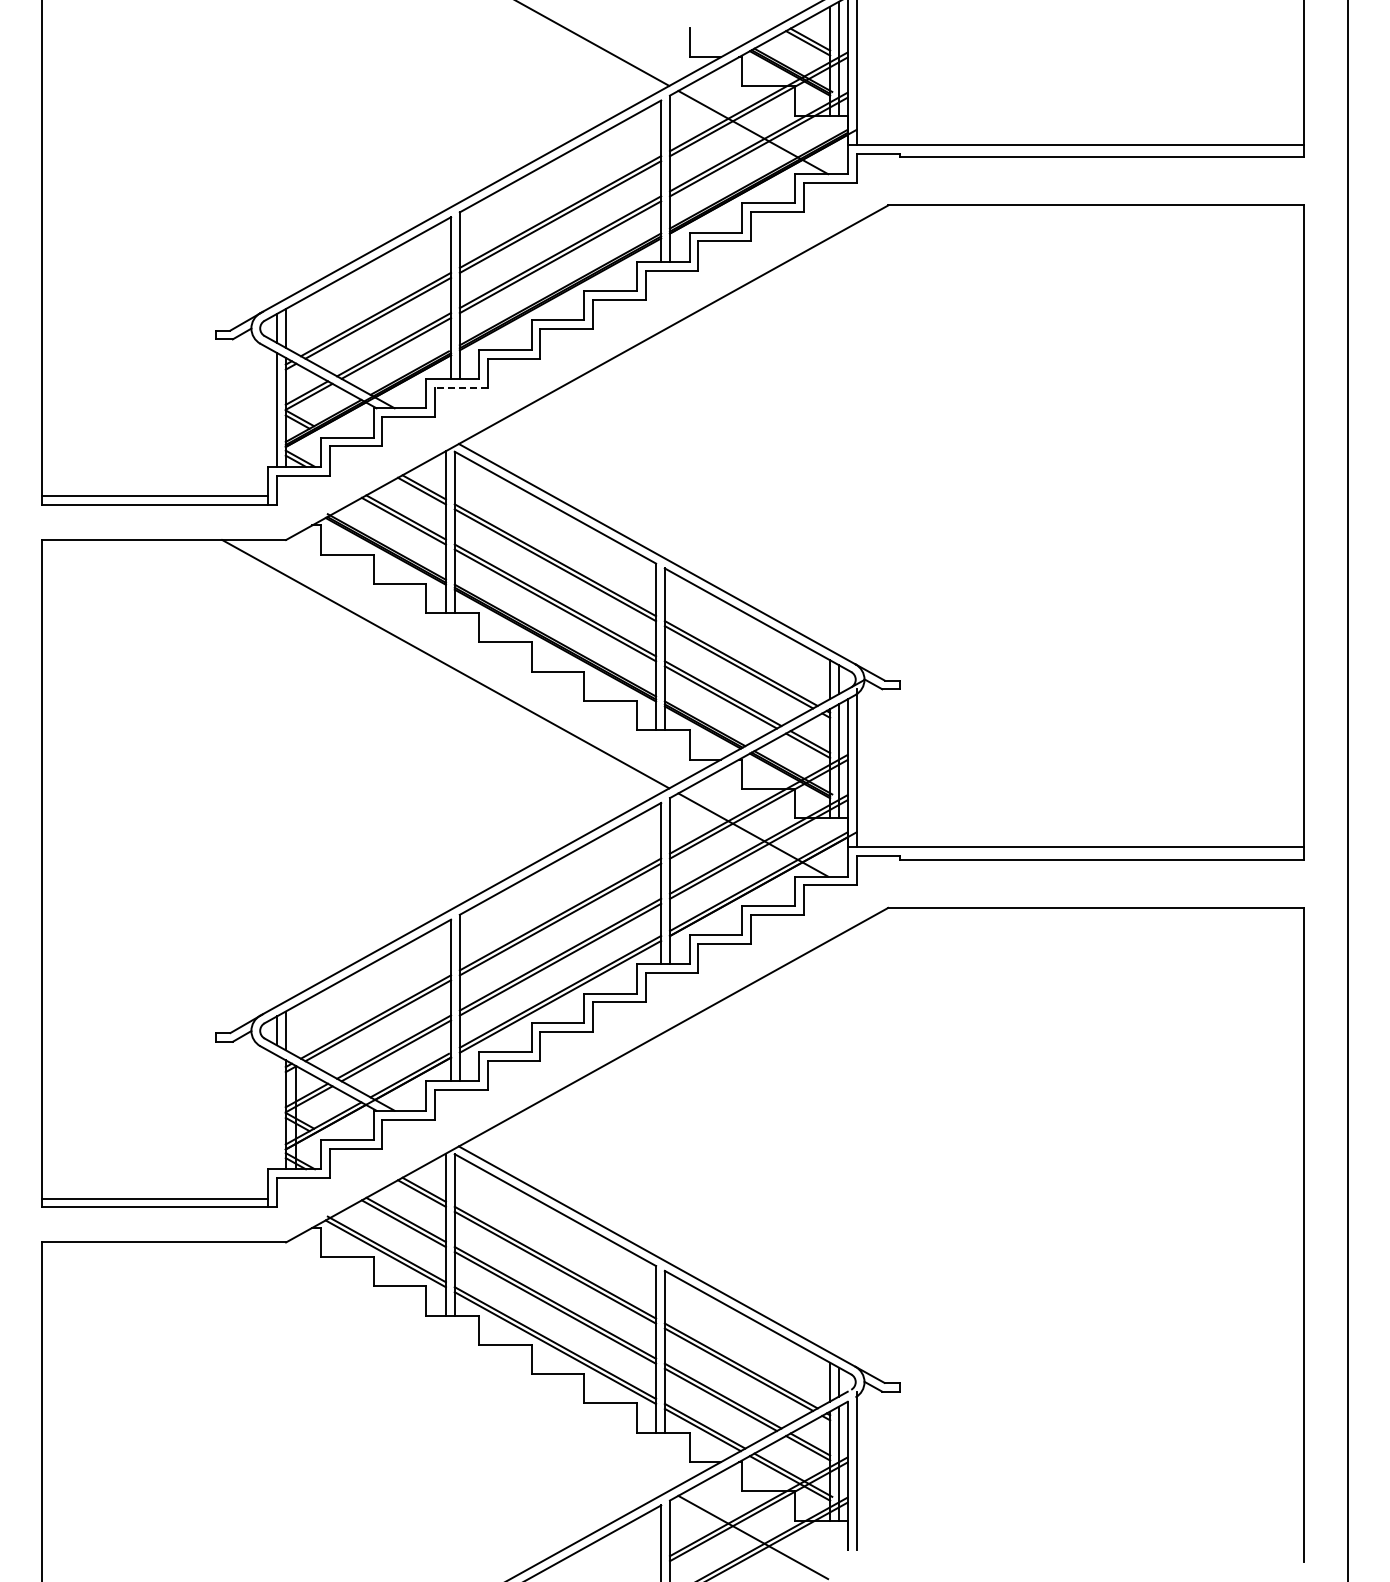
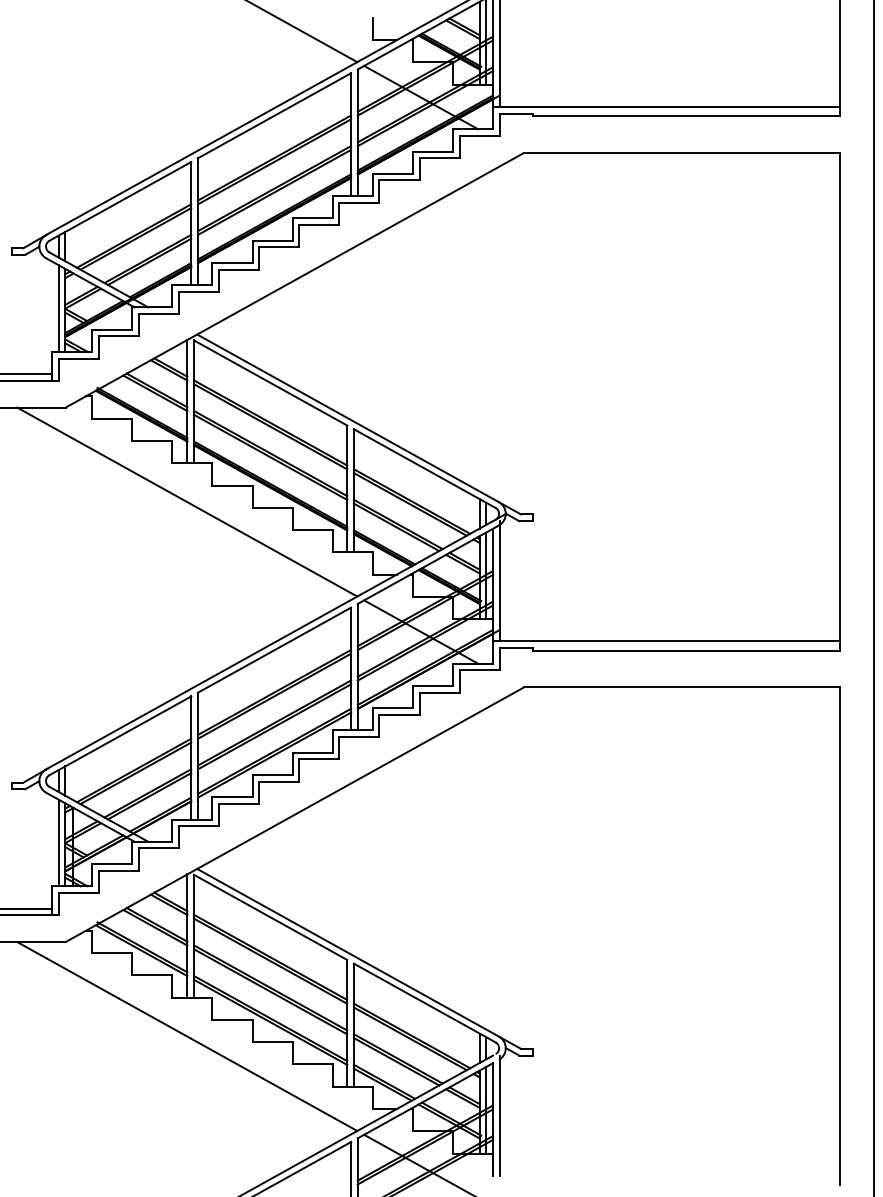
line: (460, 387) -> (198, 291), dashed -> solid
line: (276, 1112) -> (58, 843), added
line: (445, 1366) -> (187, 1036), added

